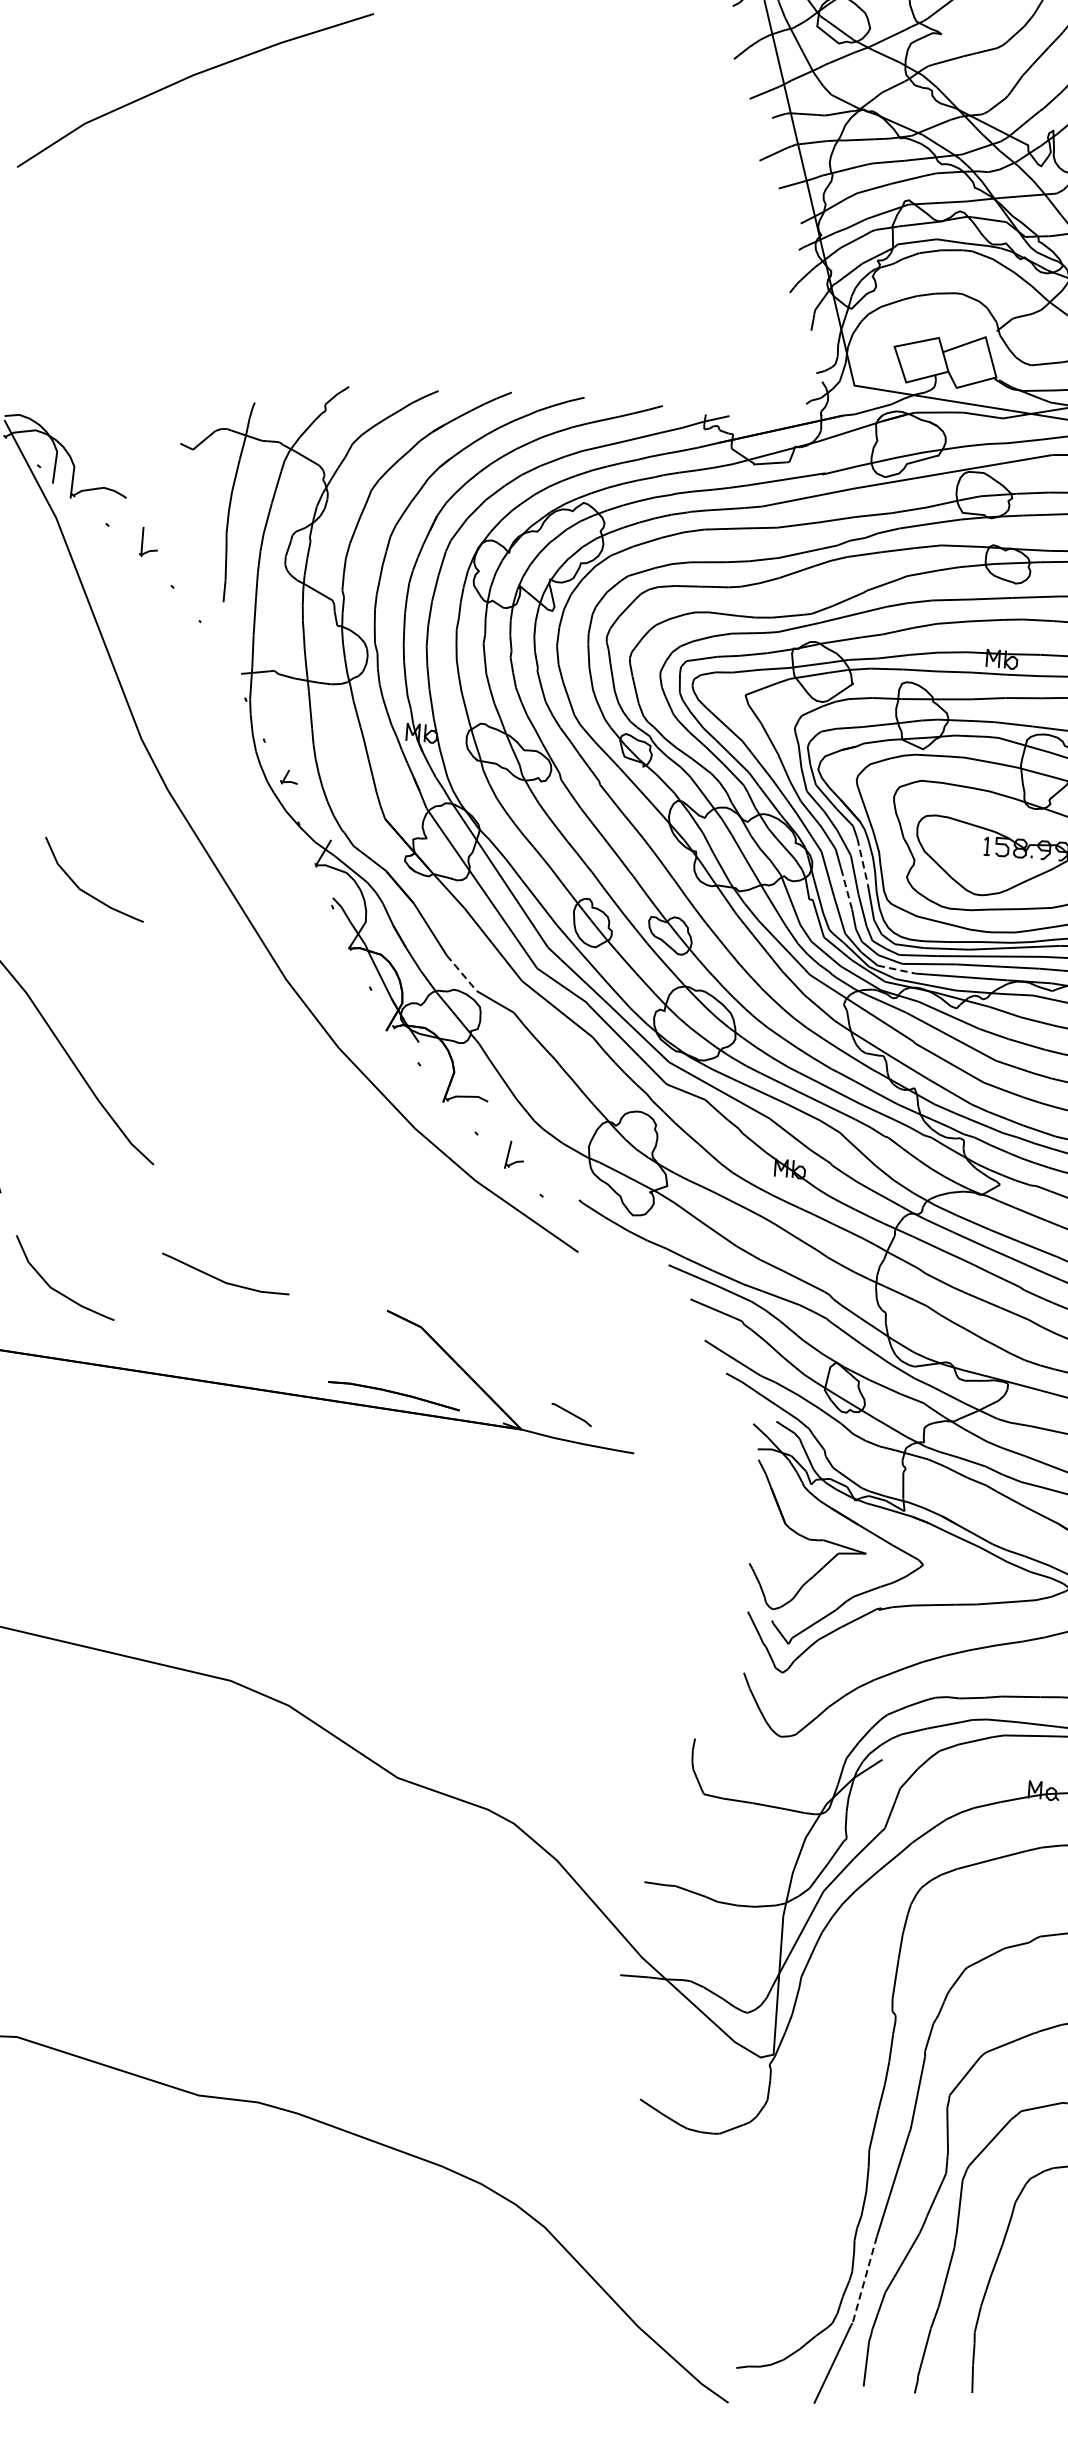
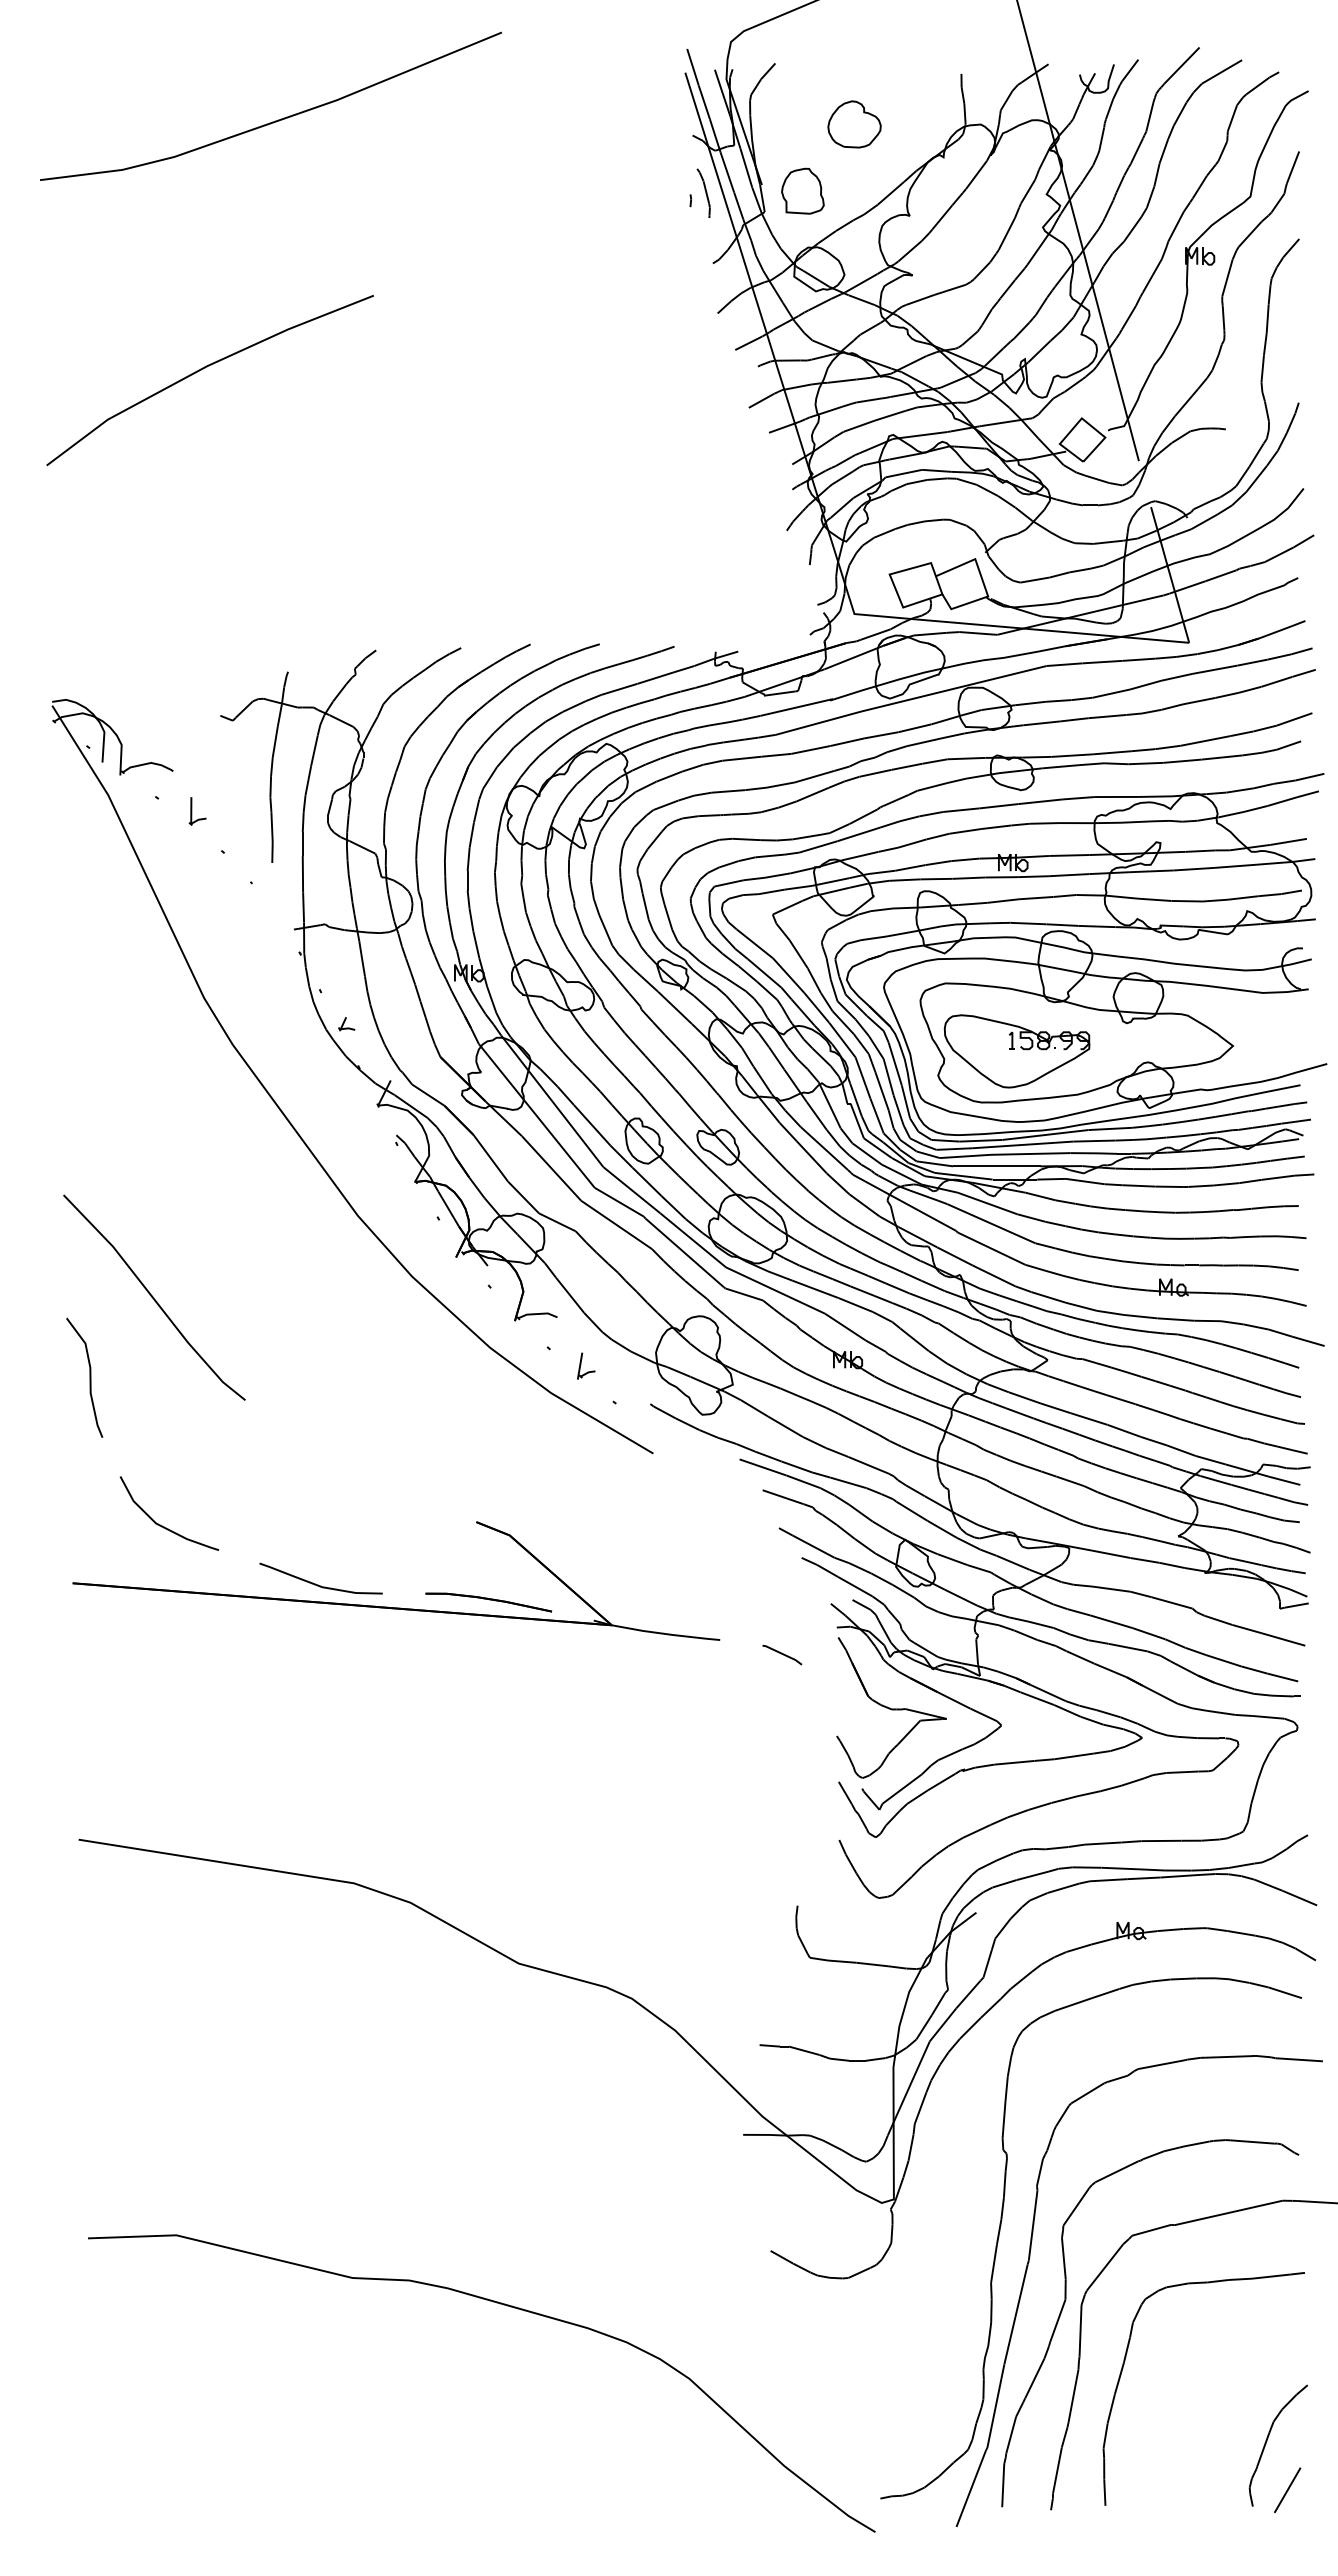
line: (862, 862) -> (895, 1064), dashed -> solid
line: (847, 889) -> (882, 1091), dashed -> solid
curve: (86, 891) -> (162, 1146), removed
line: (897, 969) -> (935, 1163), dashed -> solid
line: (461, 973) -> (523, 1197), dashed -> solid
curve: (222, 1279) -> (318, 1584), moved
line: (571, 1414) -> (782, 1654), moved
line: (864, 2280) -> (995, 2406), dashed -> solid

